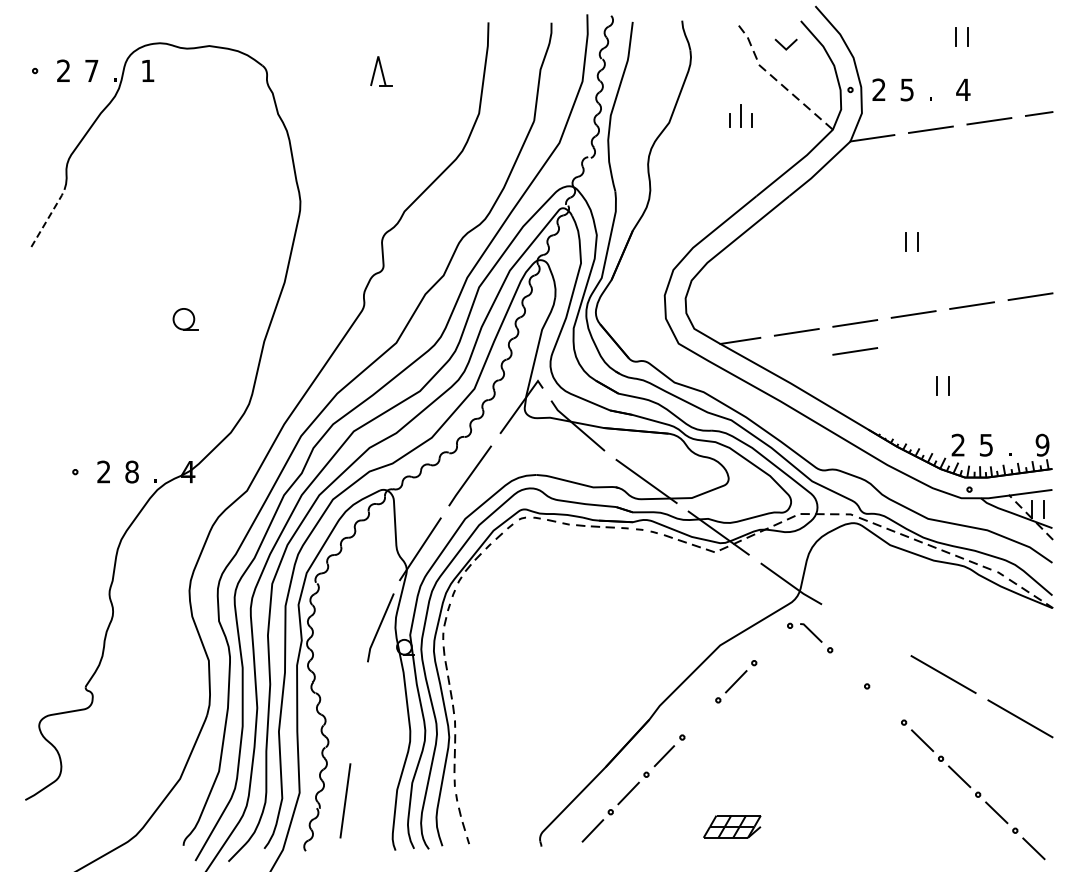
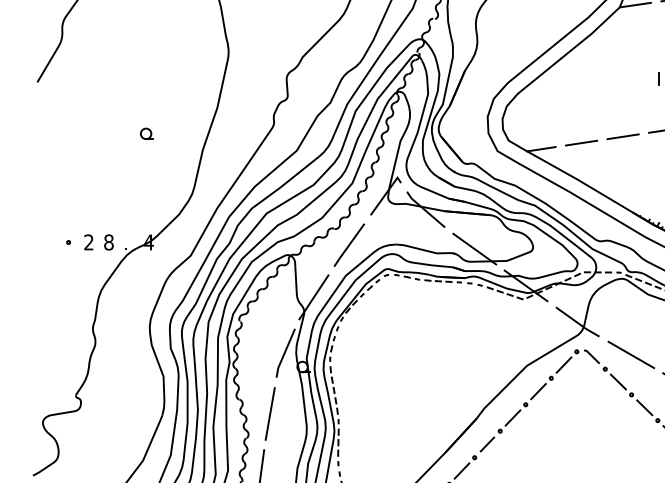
line: (48, 217) -> (49, 61), dashed -> solid
part: (185, 319) -> (146, 134), size x0.71
line: (855, 351) -> (623, 156), removed
line: (866, 629) -> (631, 354), added
line: (771, 644) -> (563, 365), added
line: (848, 668) -> (618, 382), added
line: (885, 704) -> (644, 407), added
line: (358, 712) -> (269, 413), added
line: (700, 718) -> (513, 417), added

